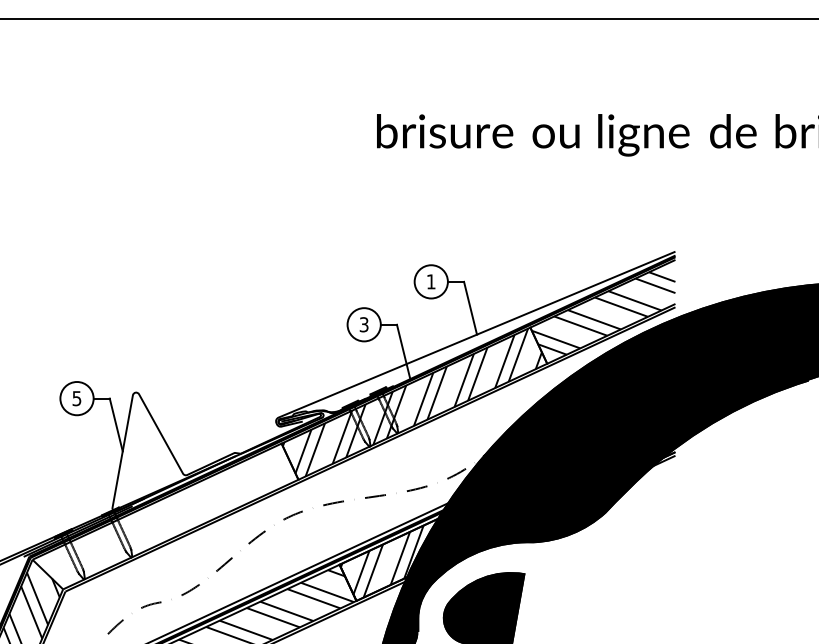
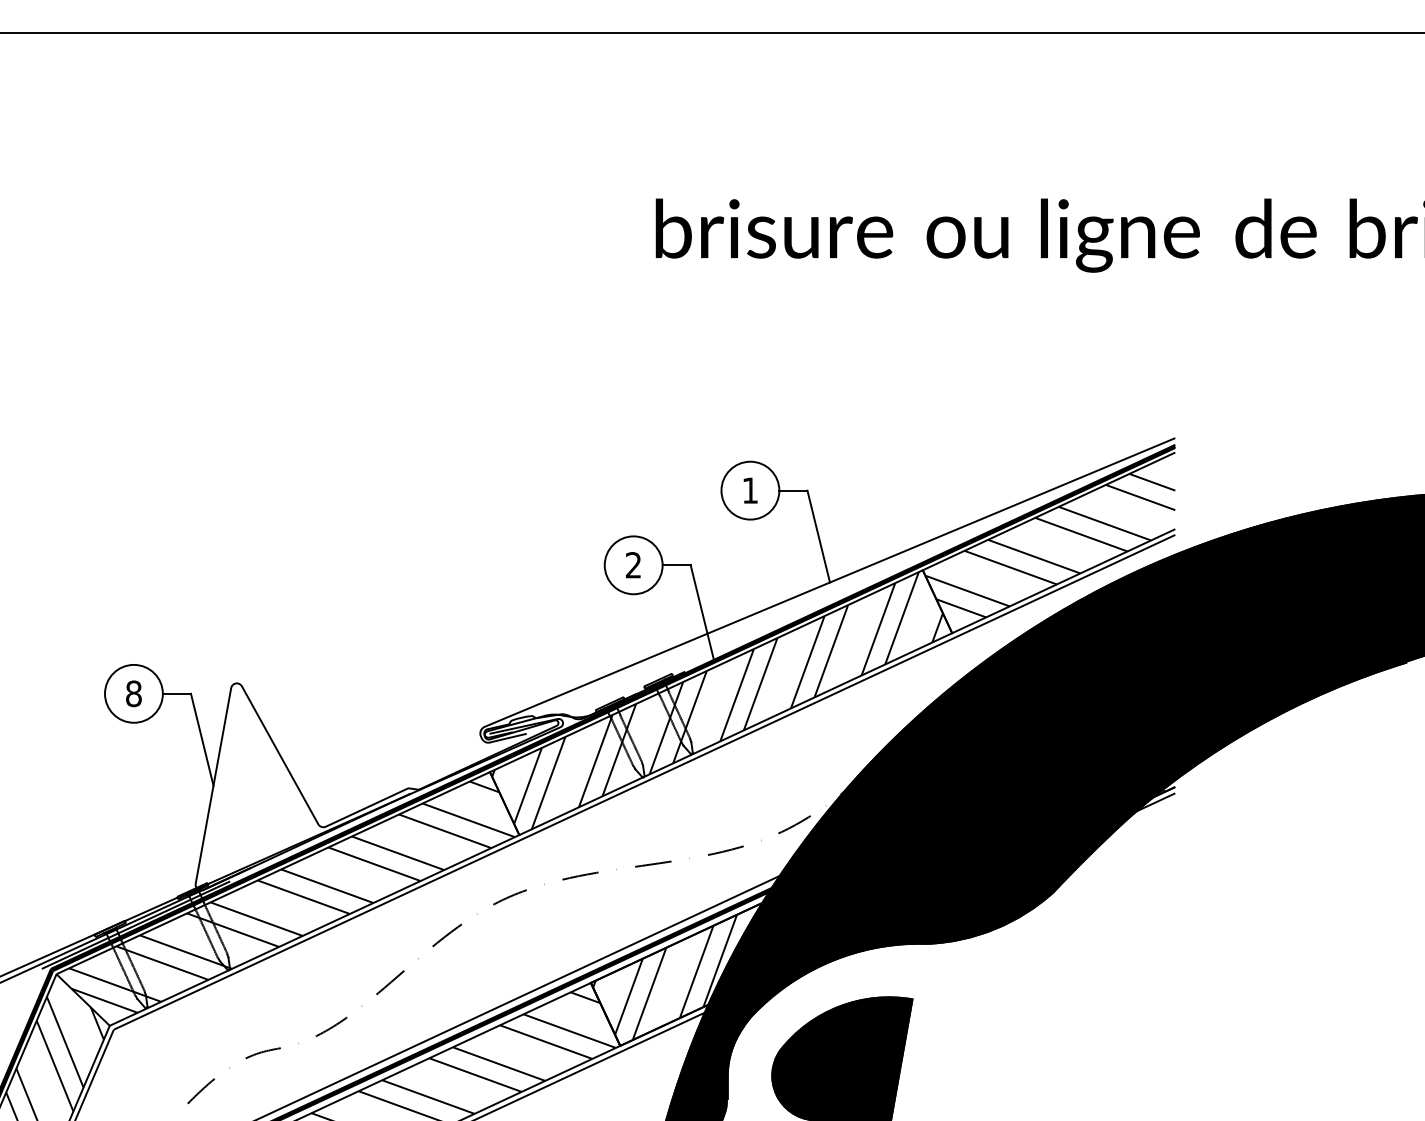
text: (363, 324) -> (632, 564), 3 -> 2
text: (76, 398) -> (133, 693), 5 -> 8
hatch: (167, 515) -> (291, 897), added

